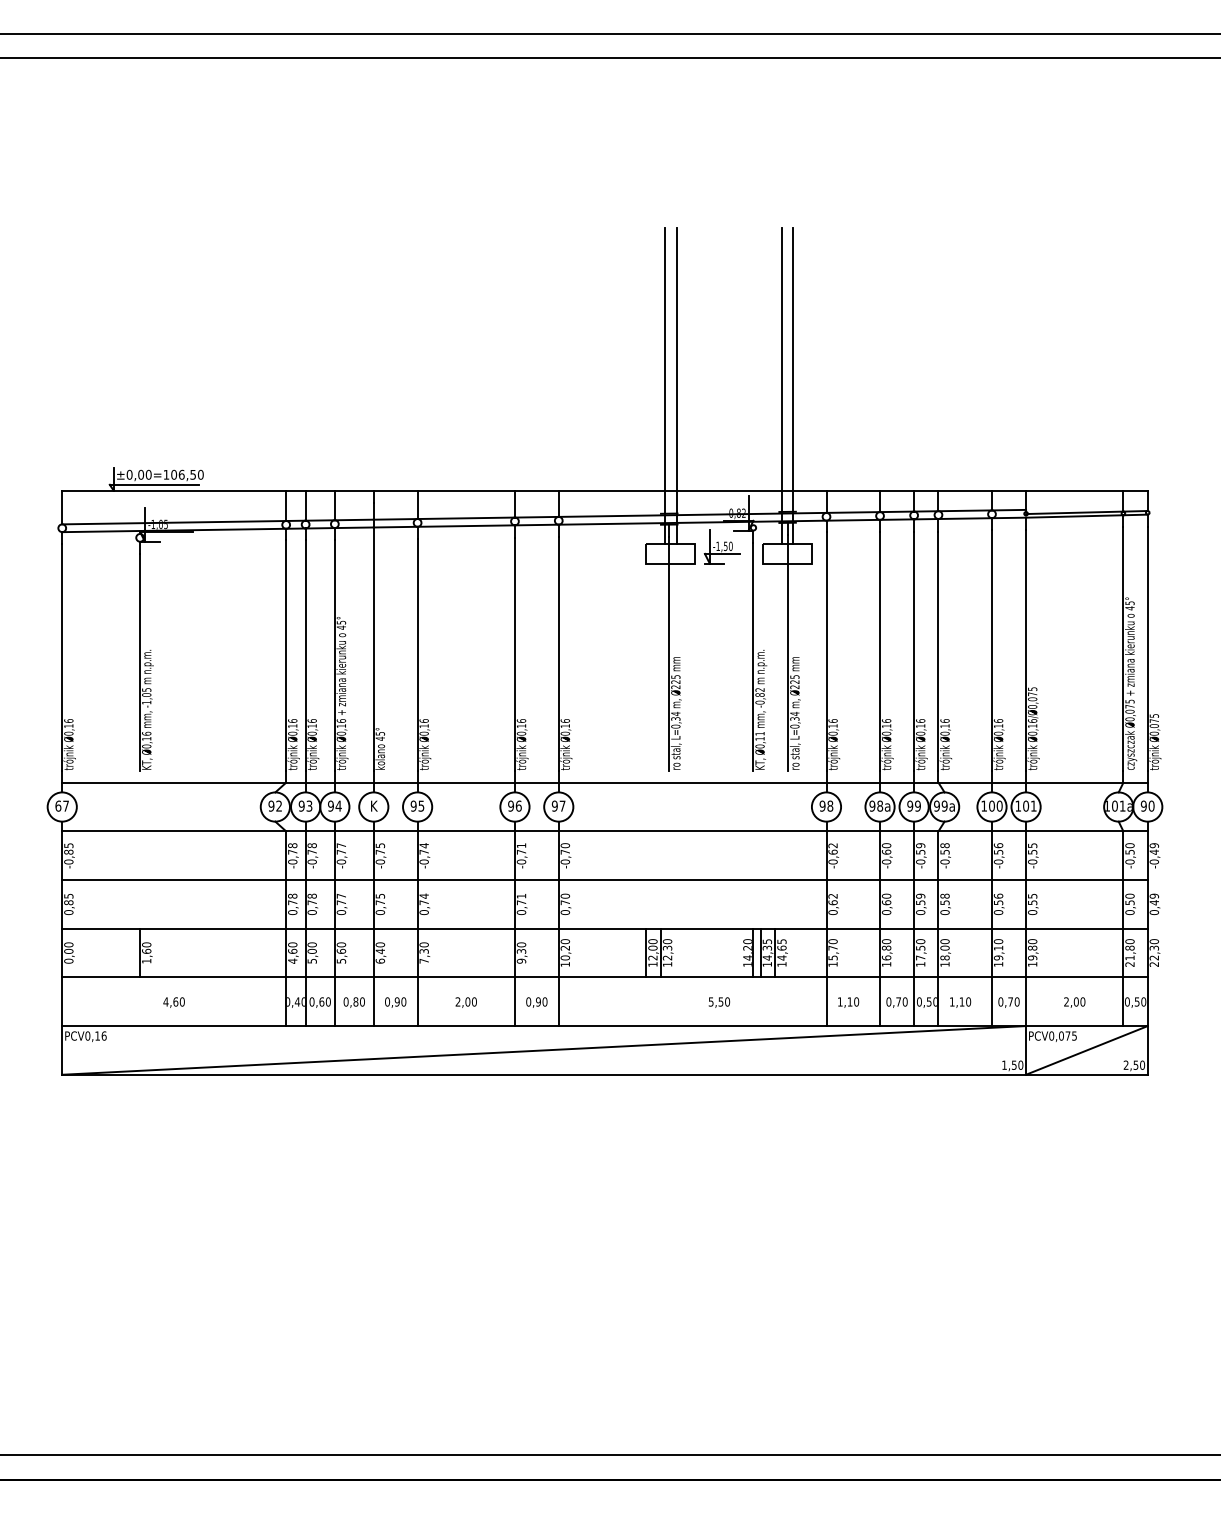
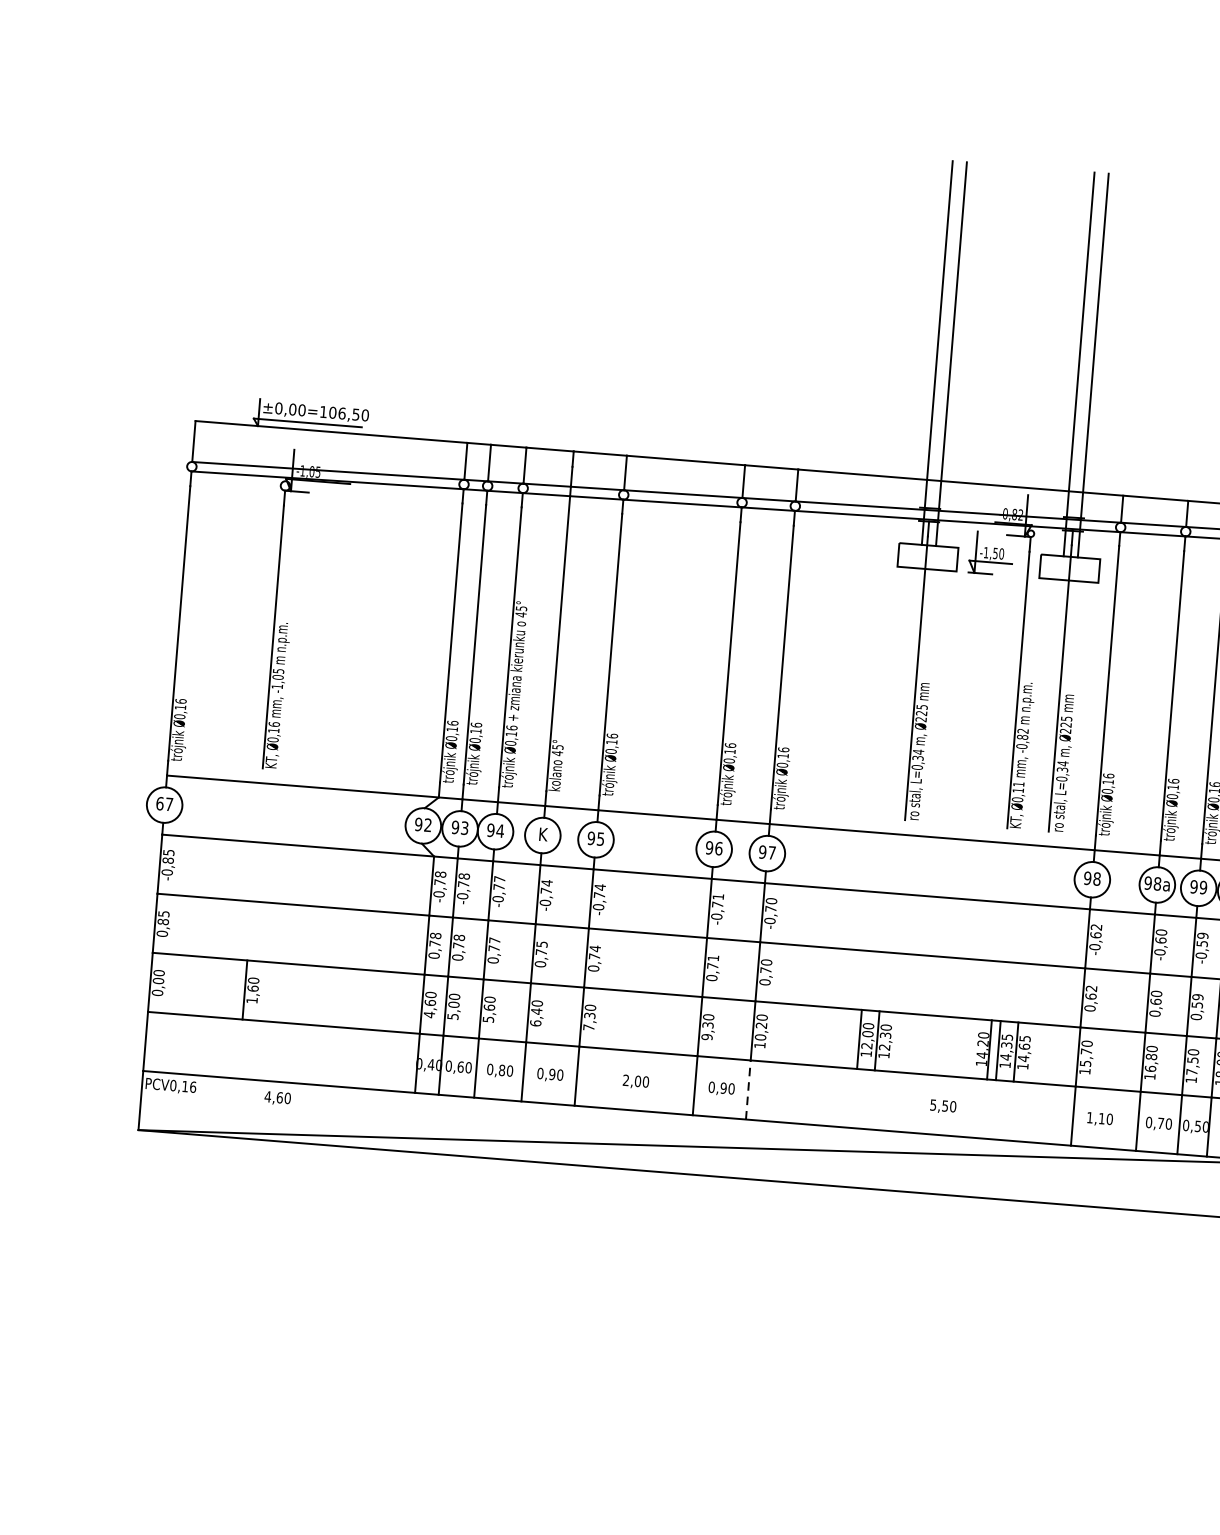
text: (380, 845) -> (547, 882), -0,75 -> -0,74
line: (558, 1001) -> (748, 1089), solid -> dashed
text: (173, 1002) -> (276, 1098), moved

